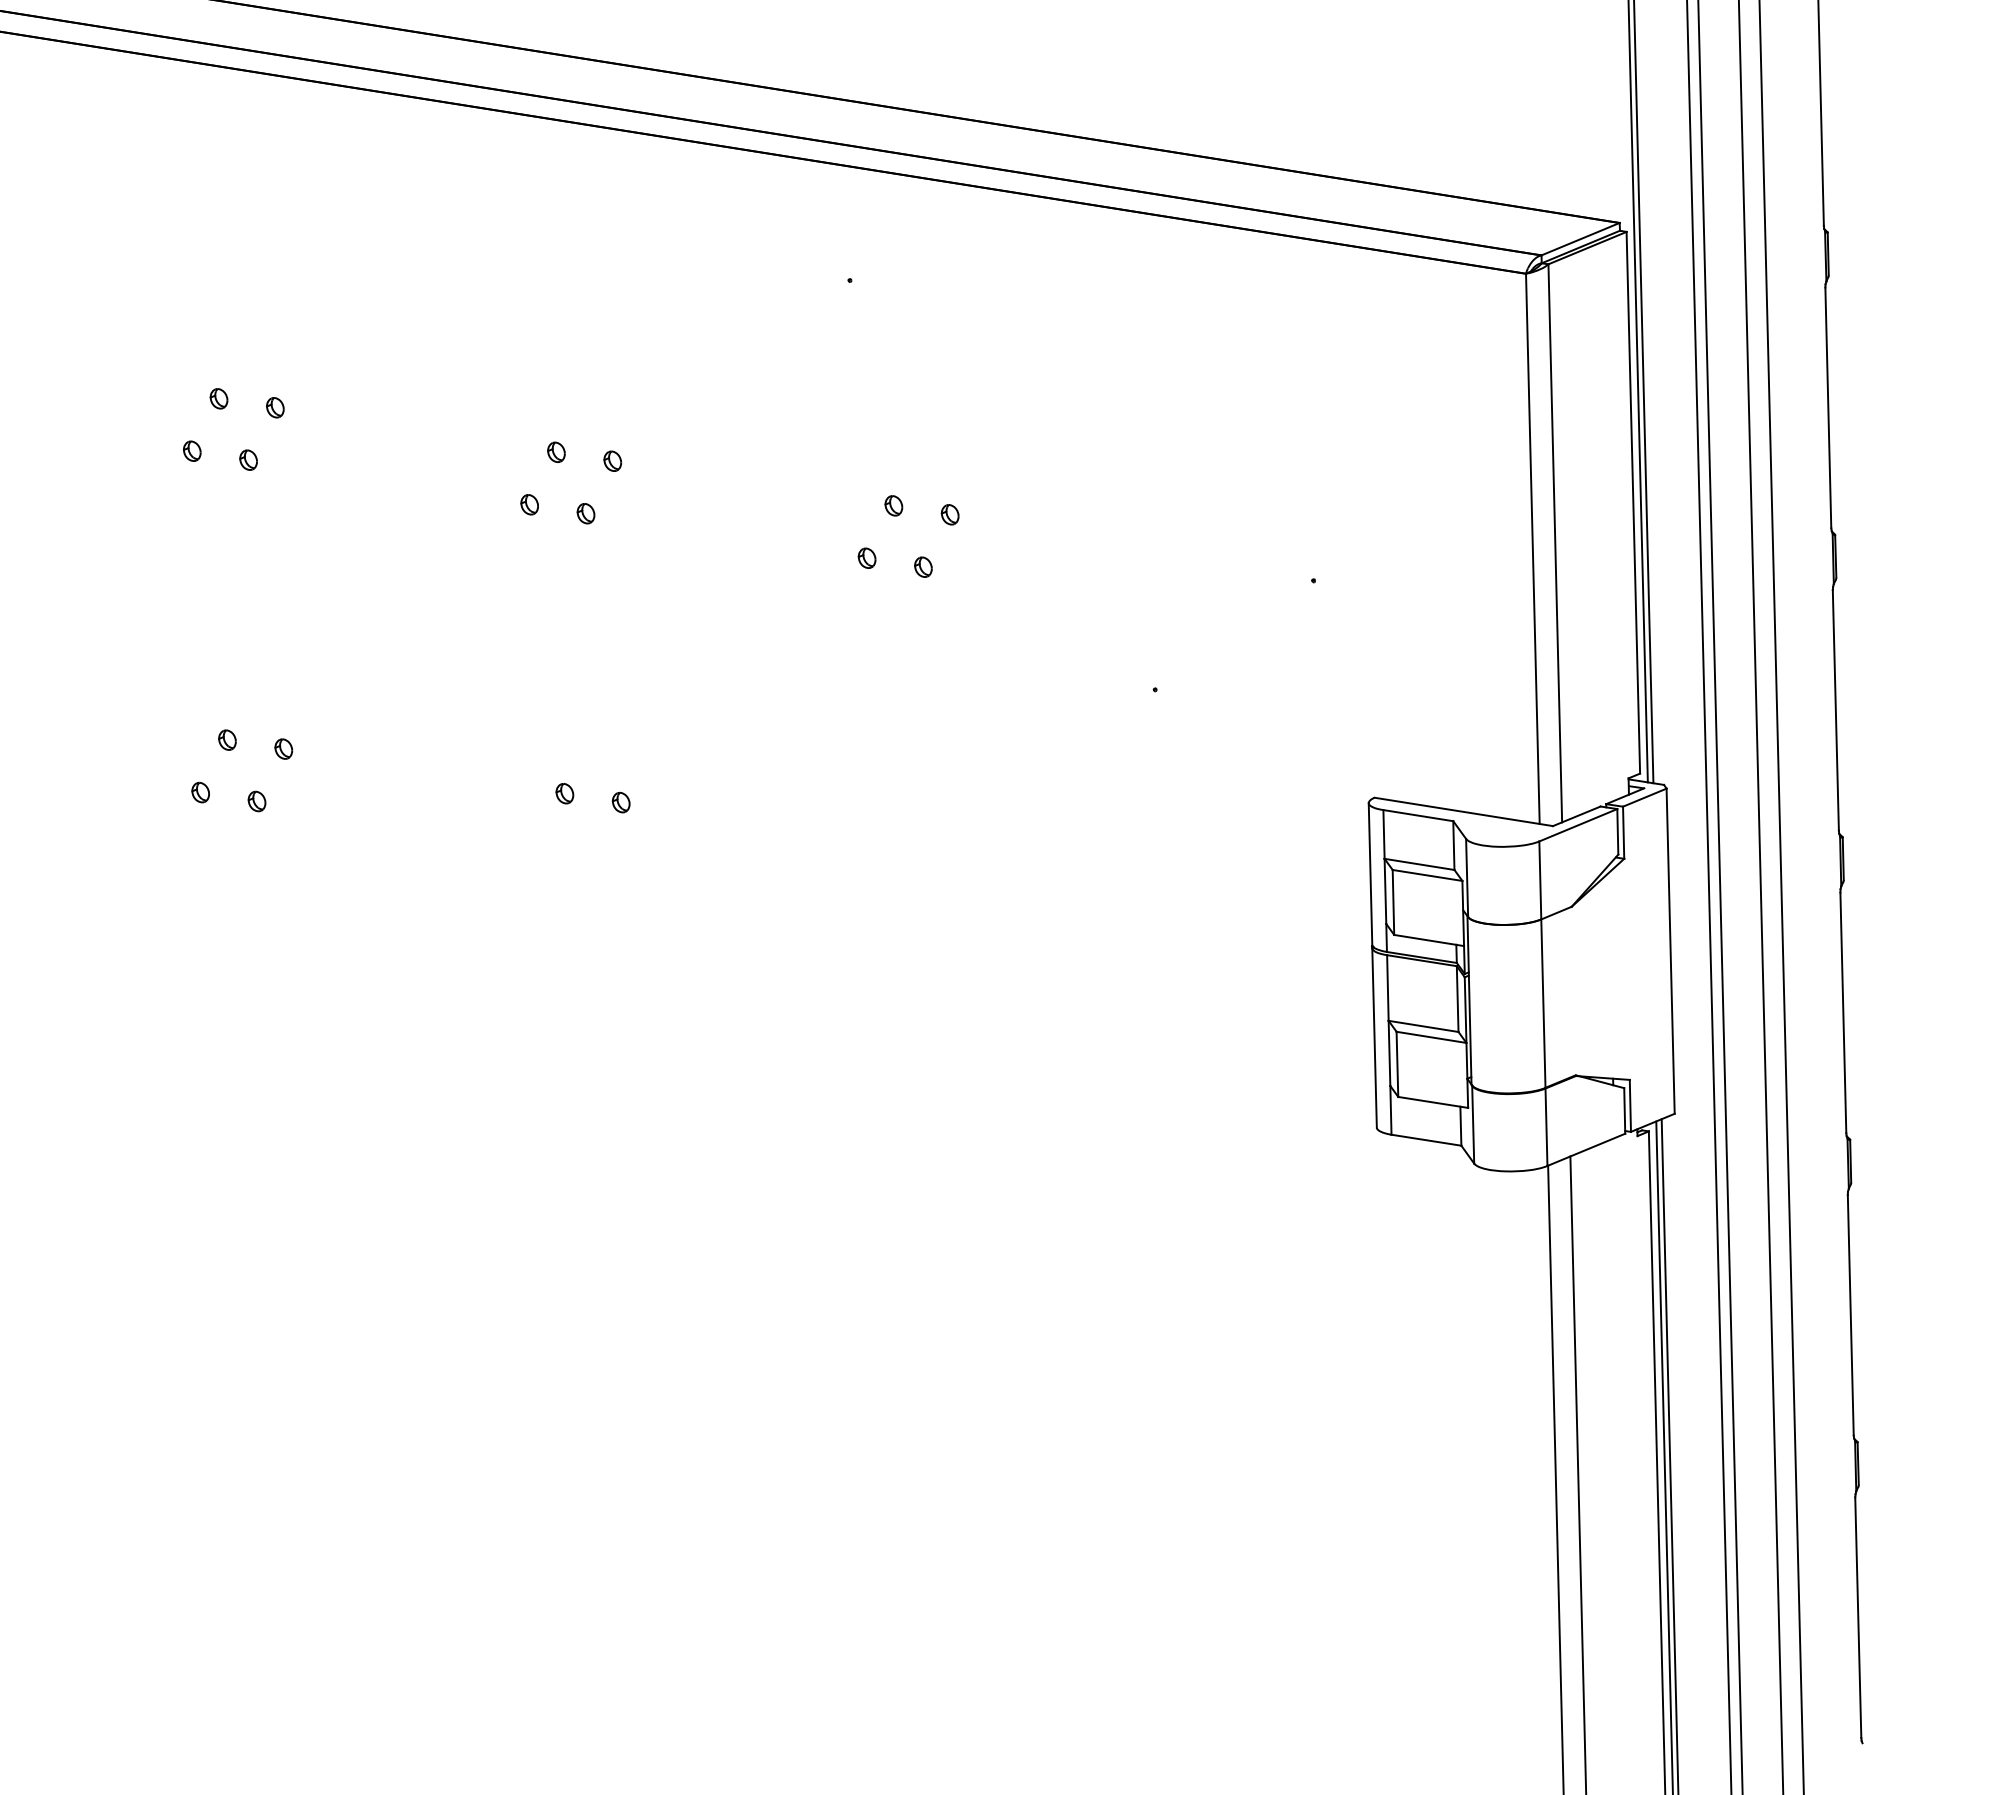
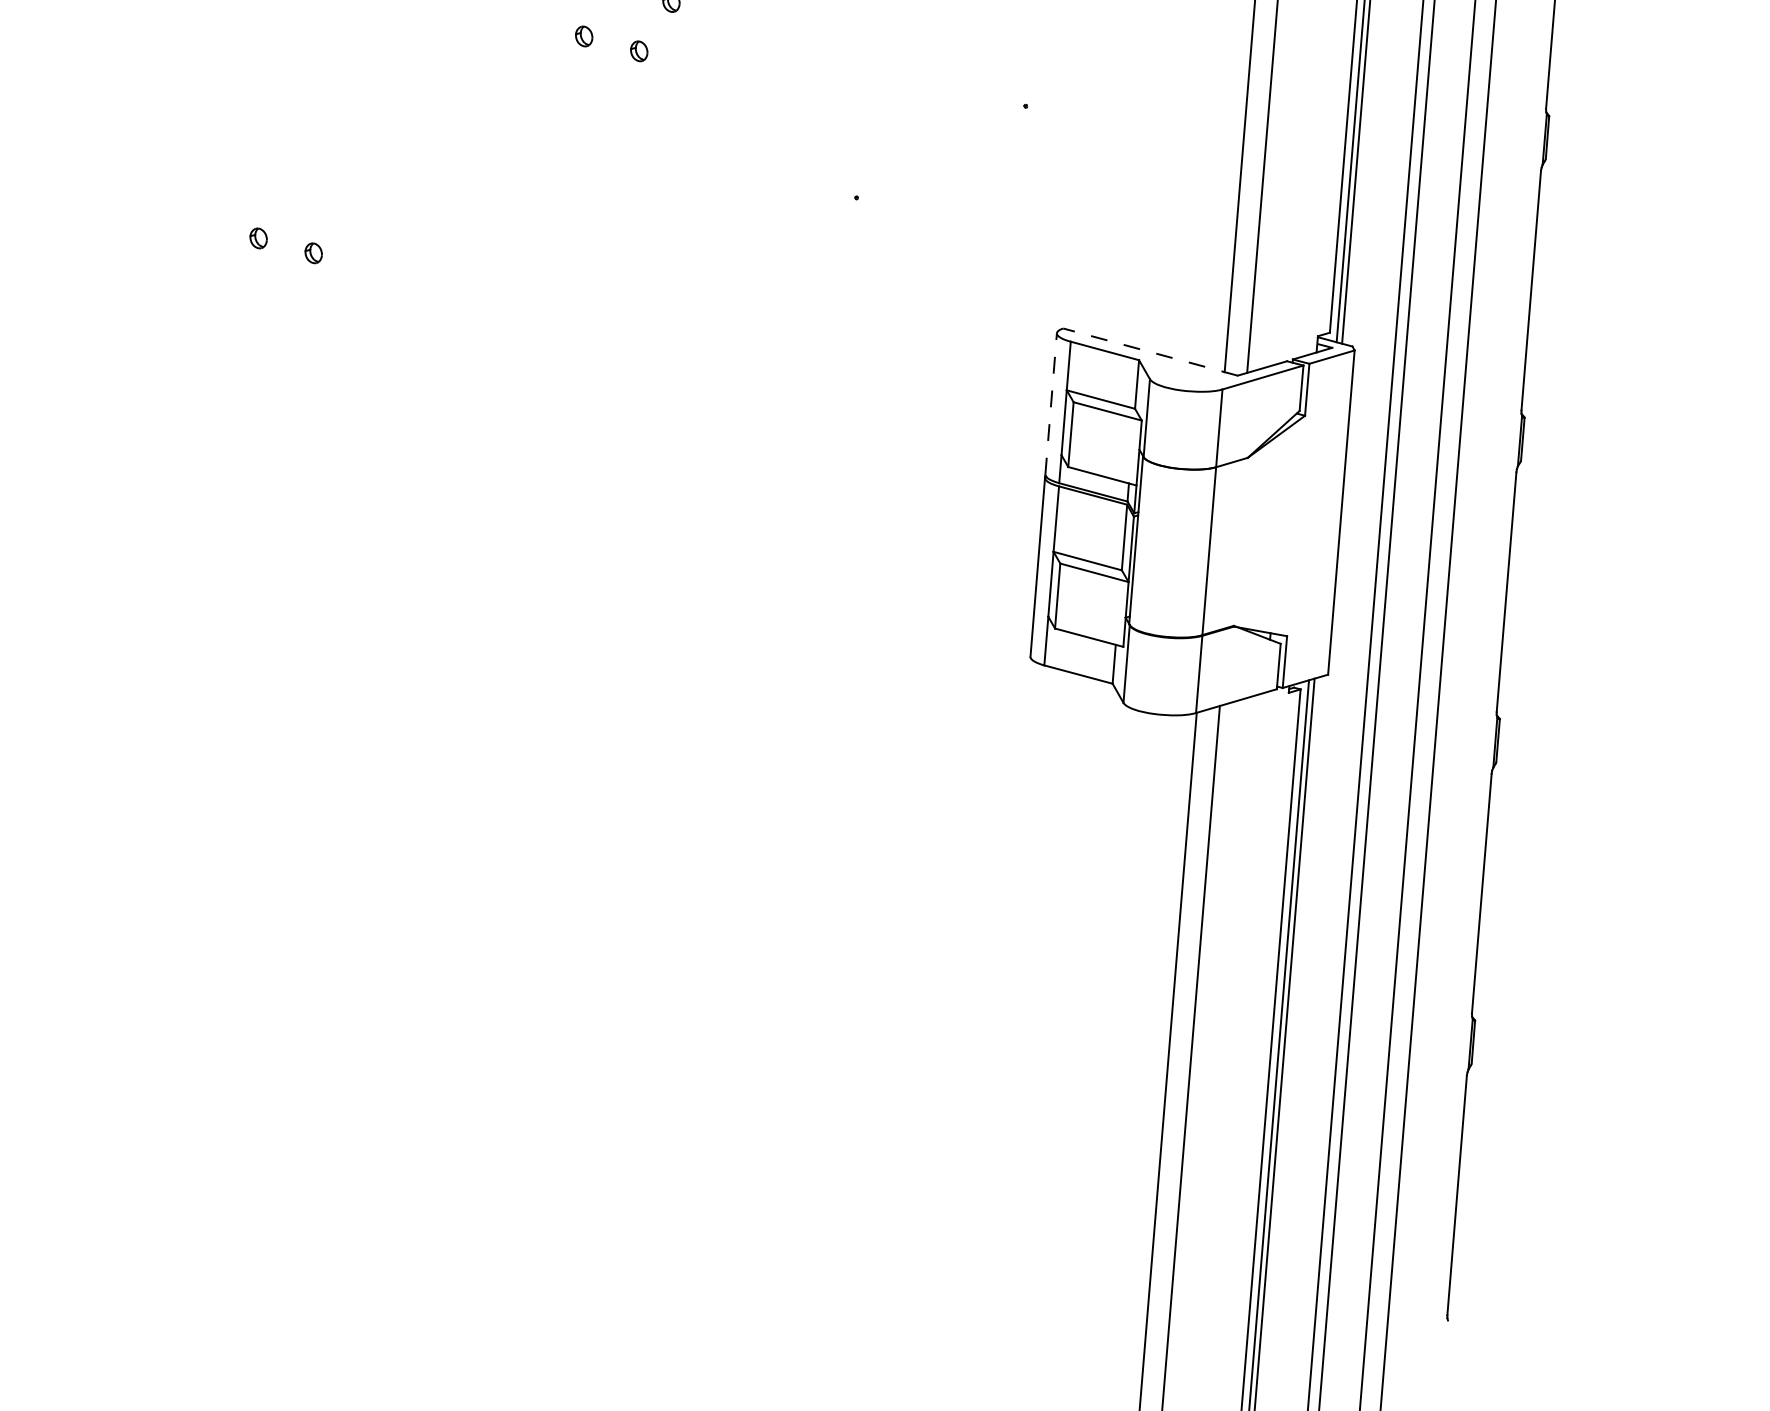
line: (1463, 811) -> (1150, 351), solid -> dashed
line: (1370, 874) -> (1051, 404), solid -> dashed

